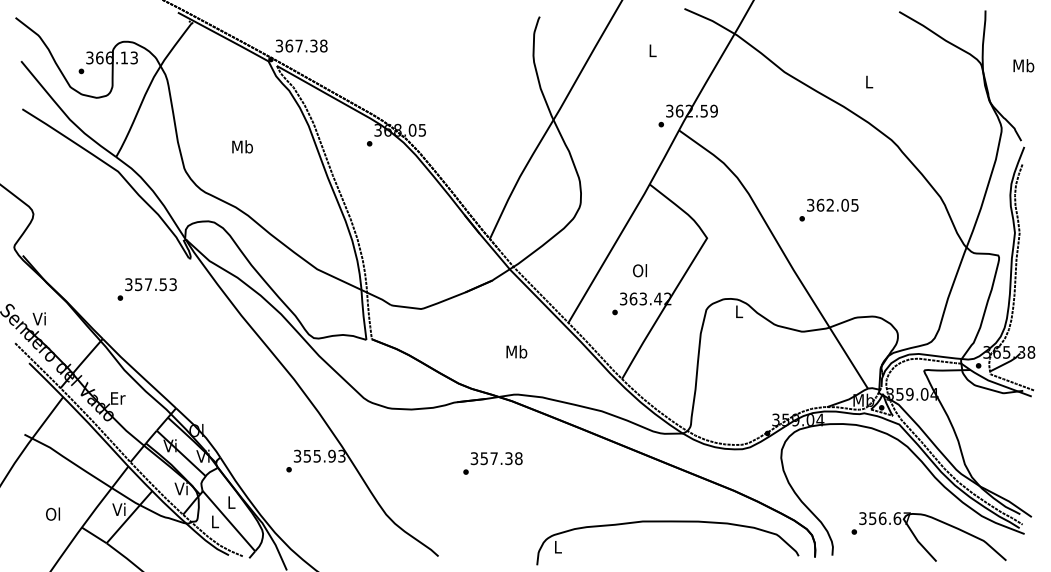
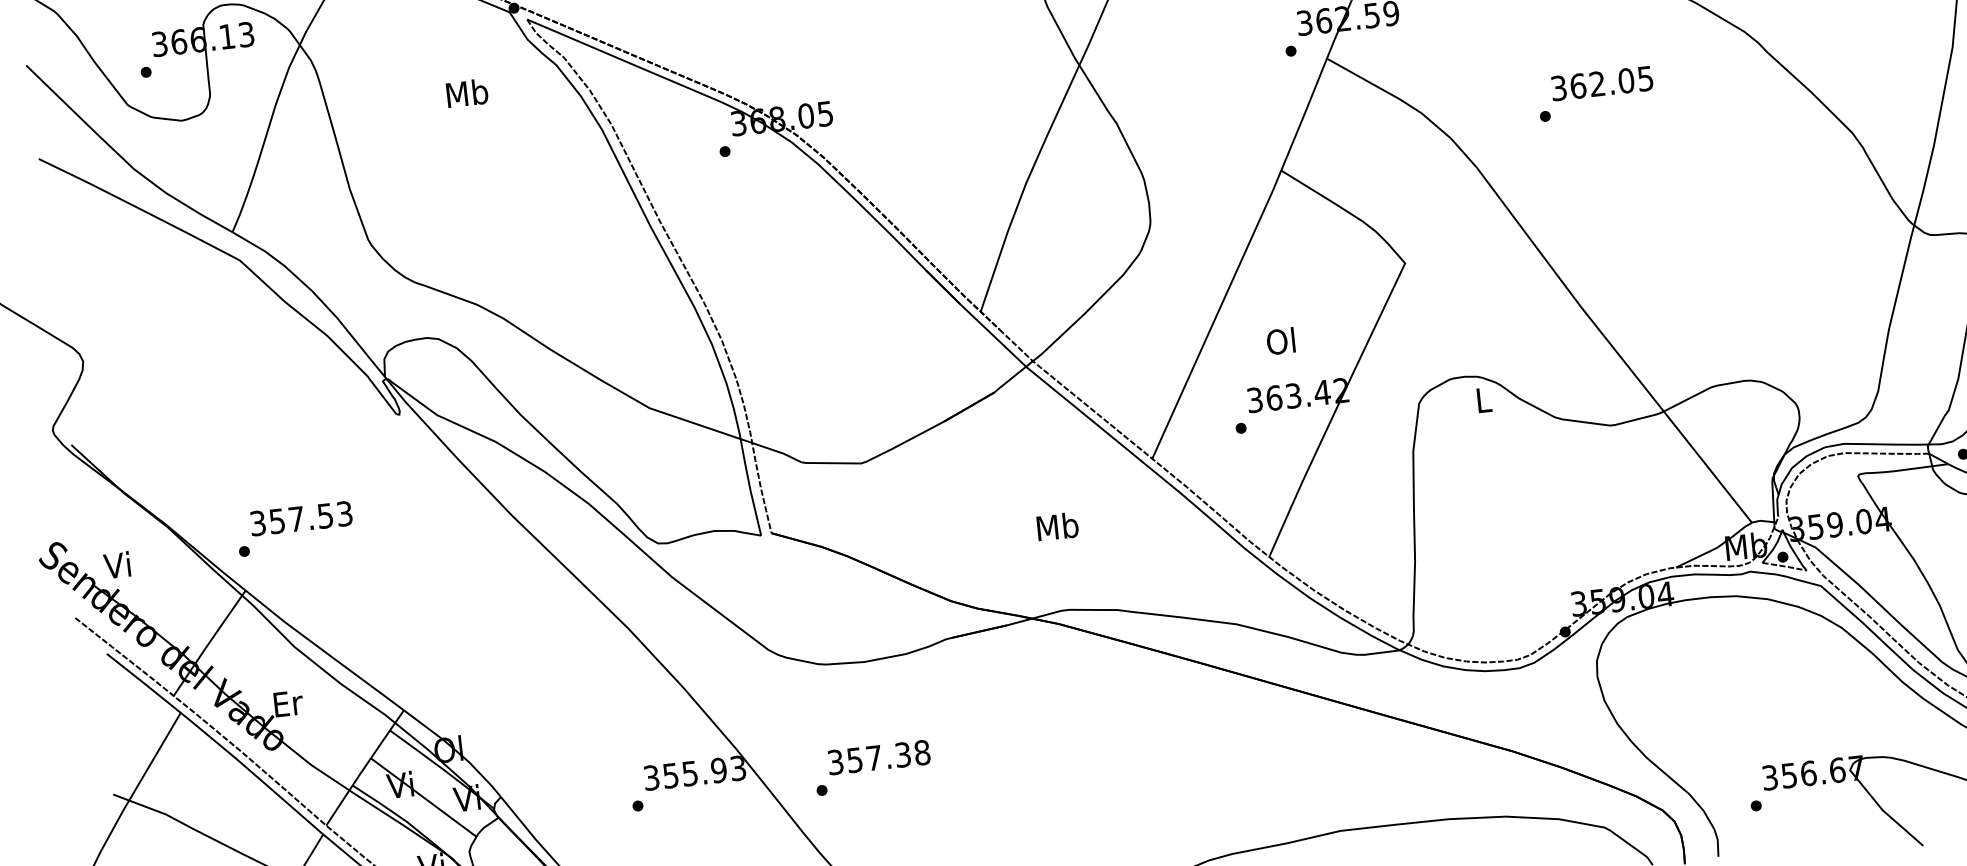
text: (242, 146) -> (467, 92), moved
text: (828, 209) -> (1594, 92), moved
text: (146, 289) -> (293, 529), moved
text: (492, 463) -> (871, 767), moved

